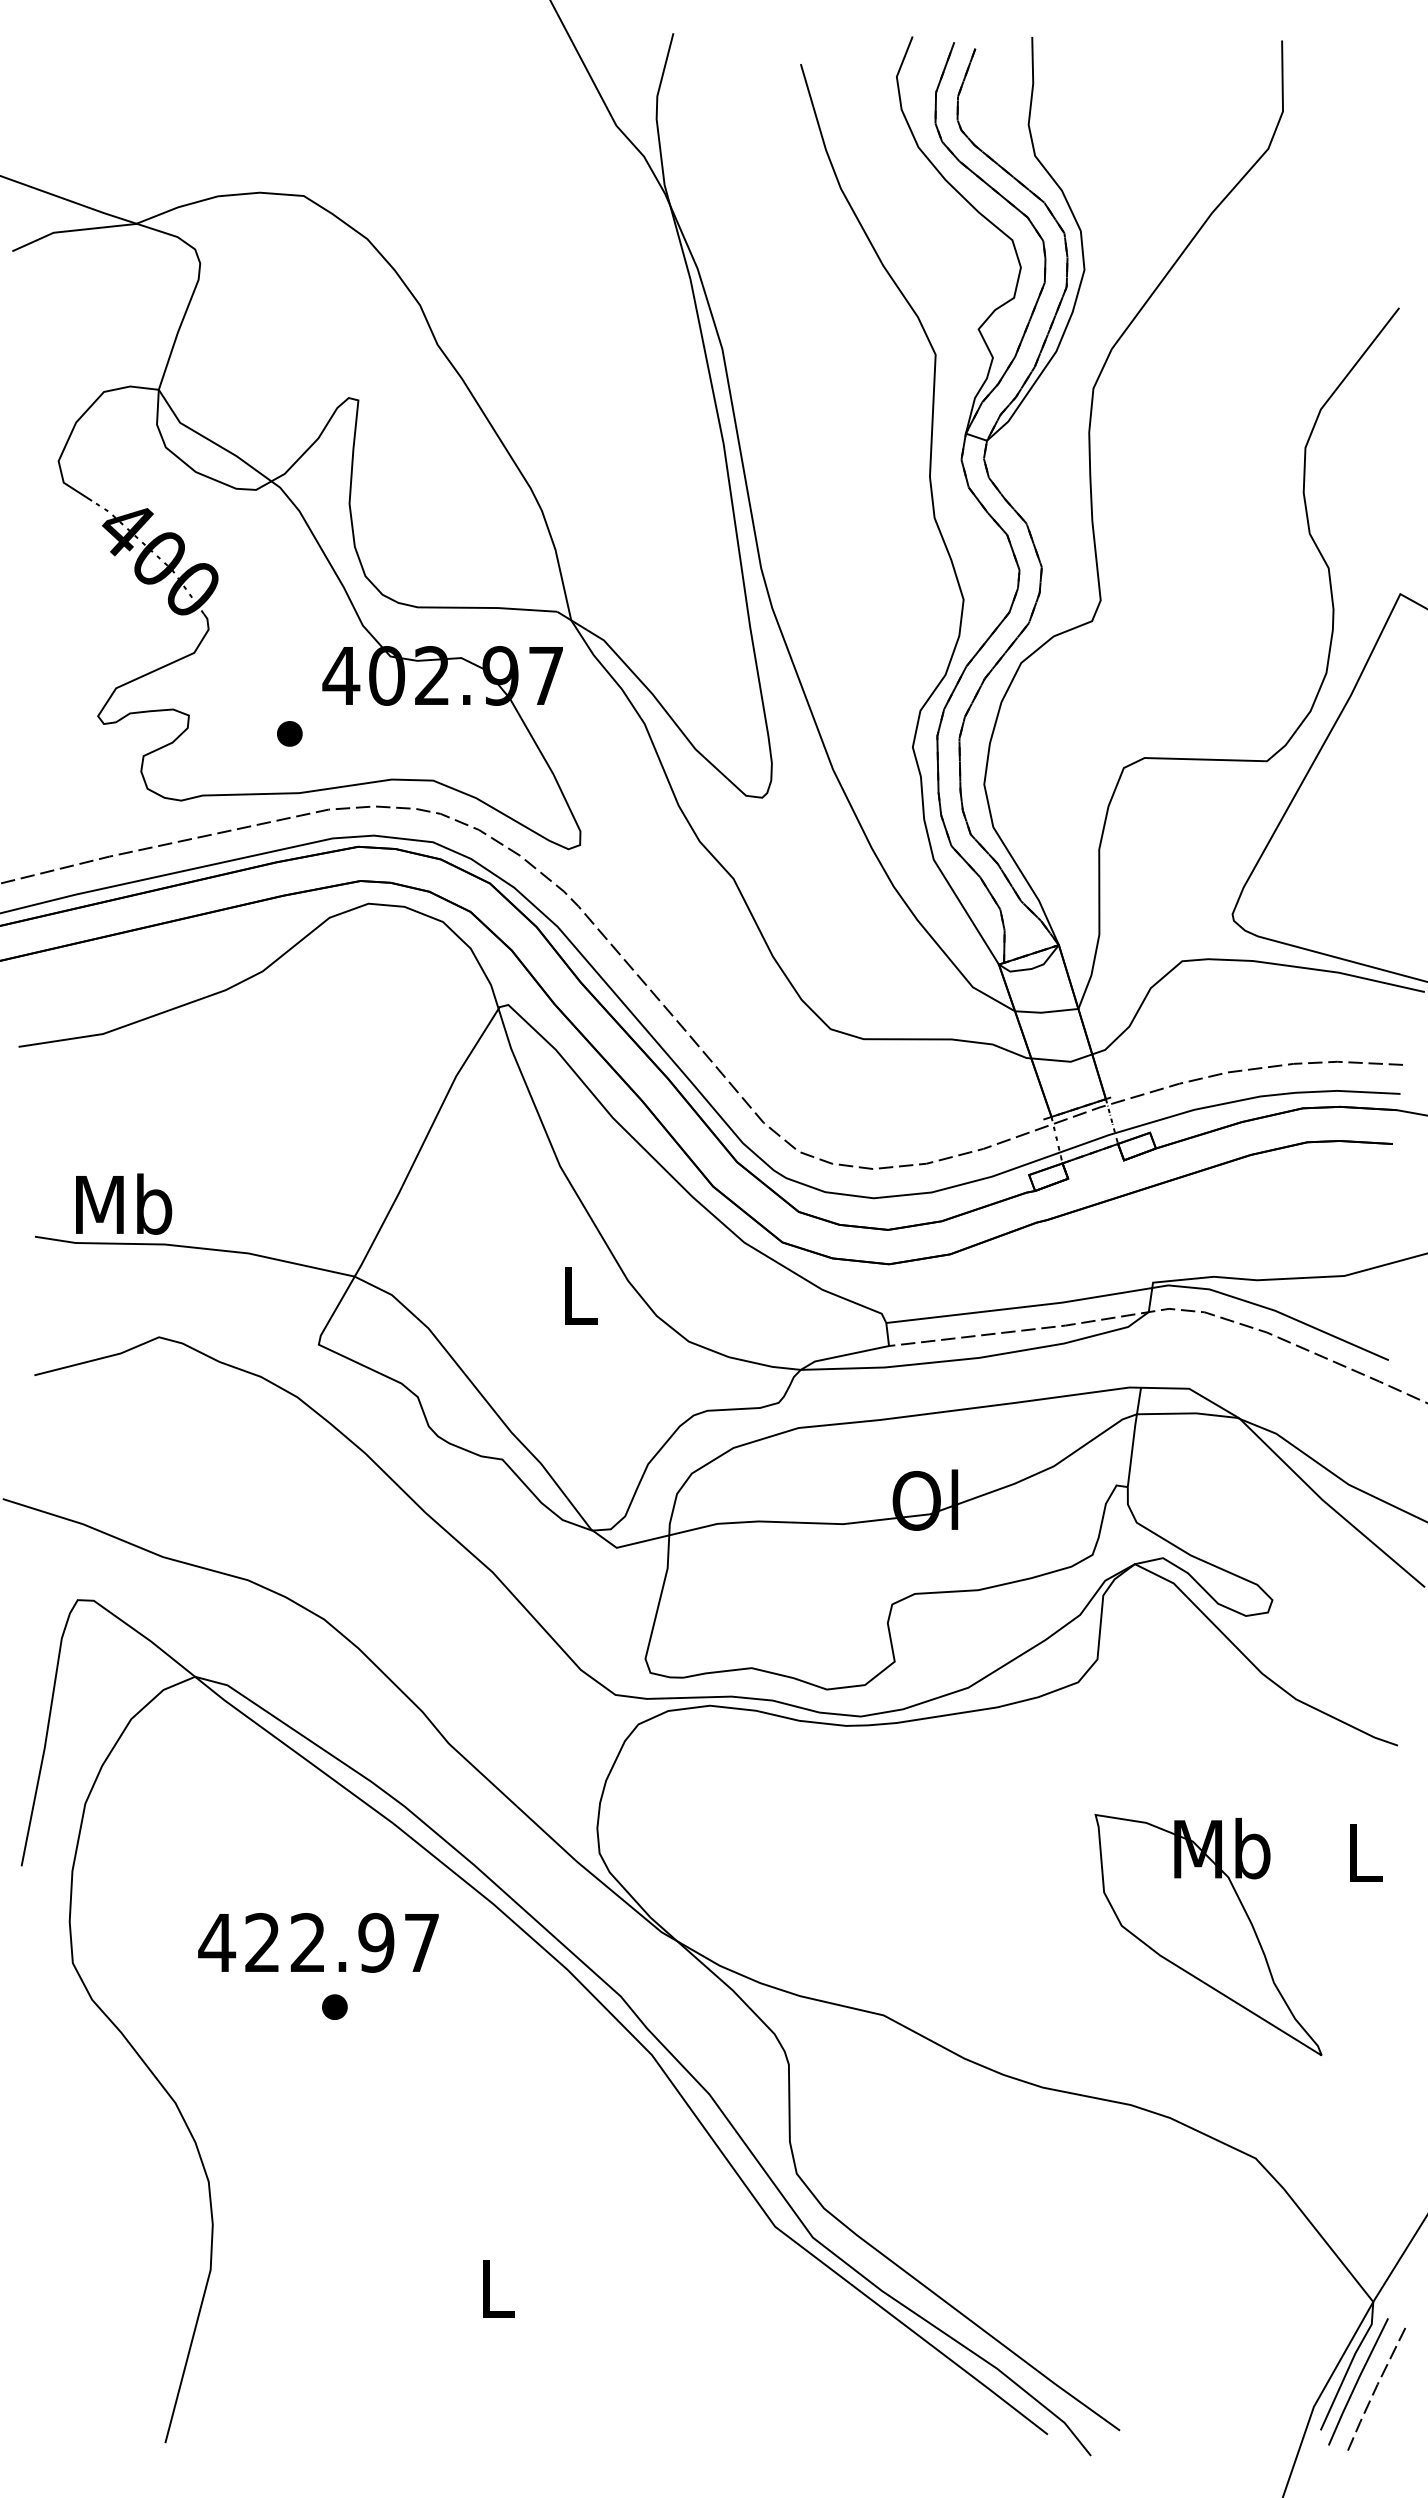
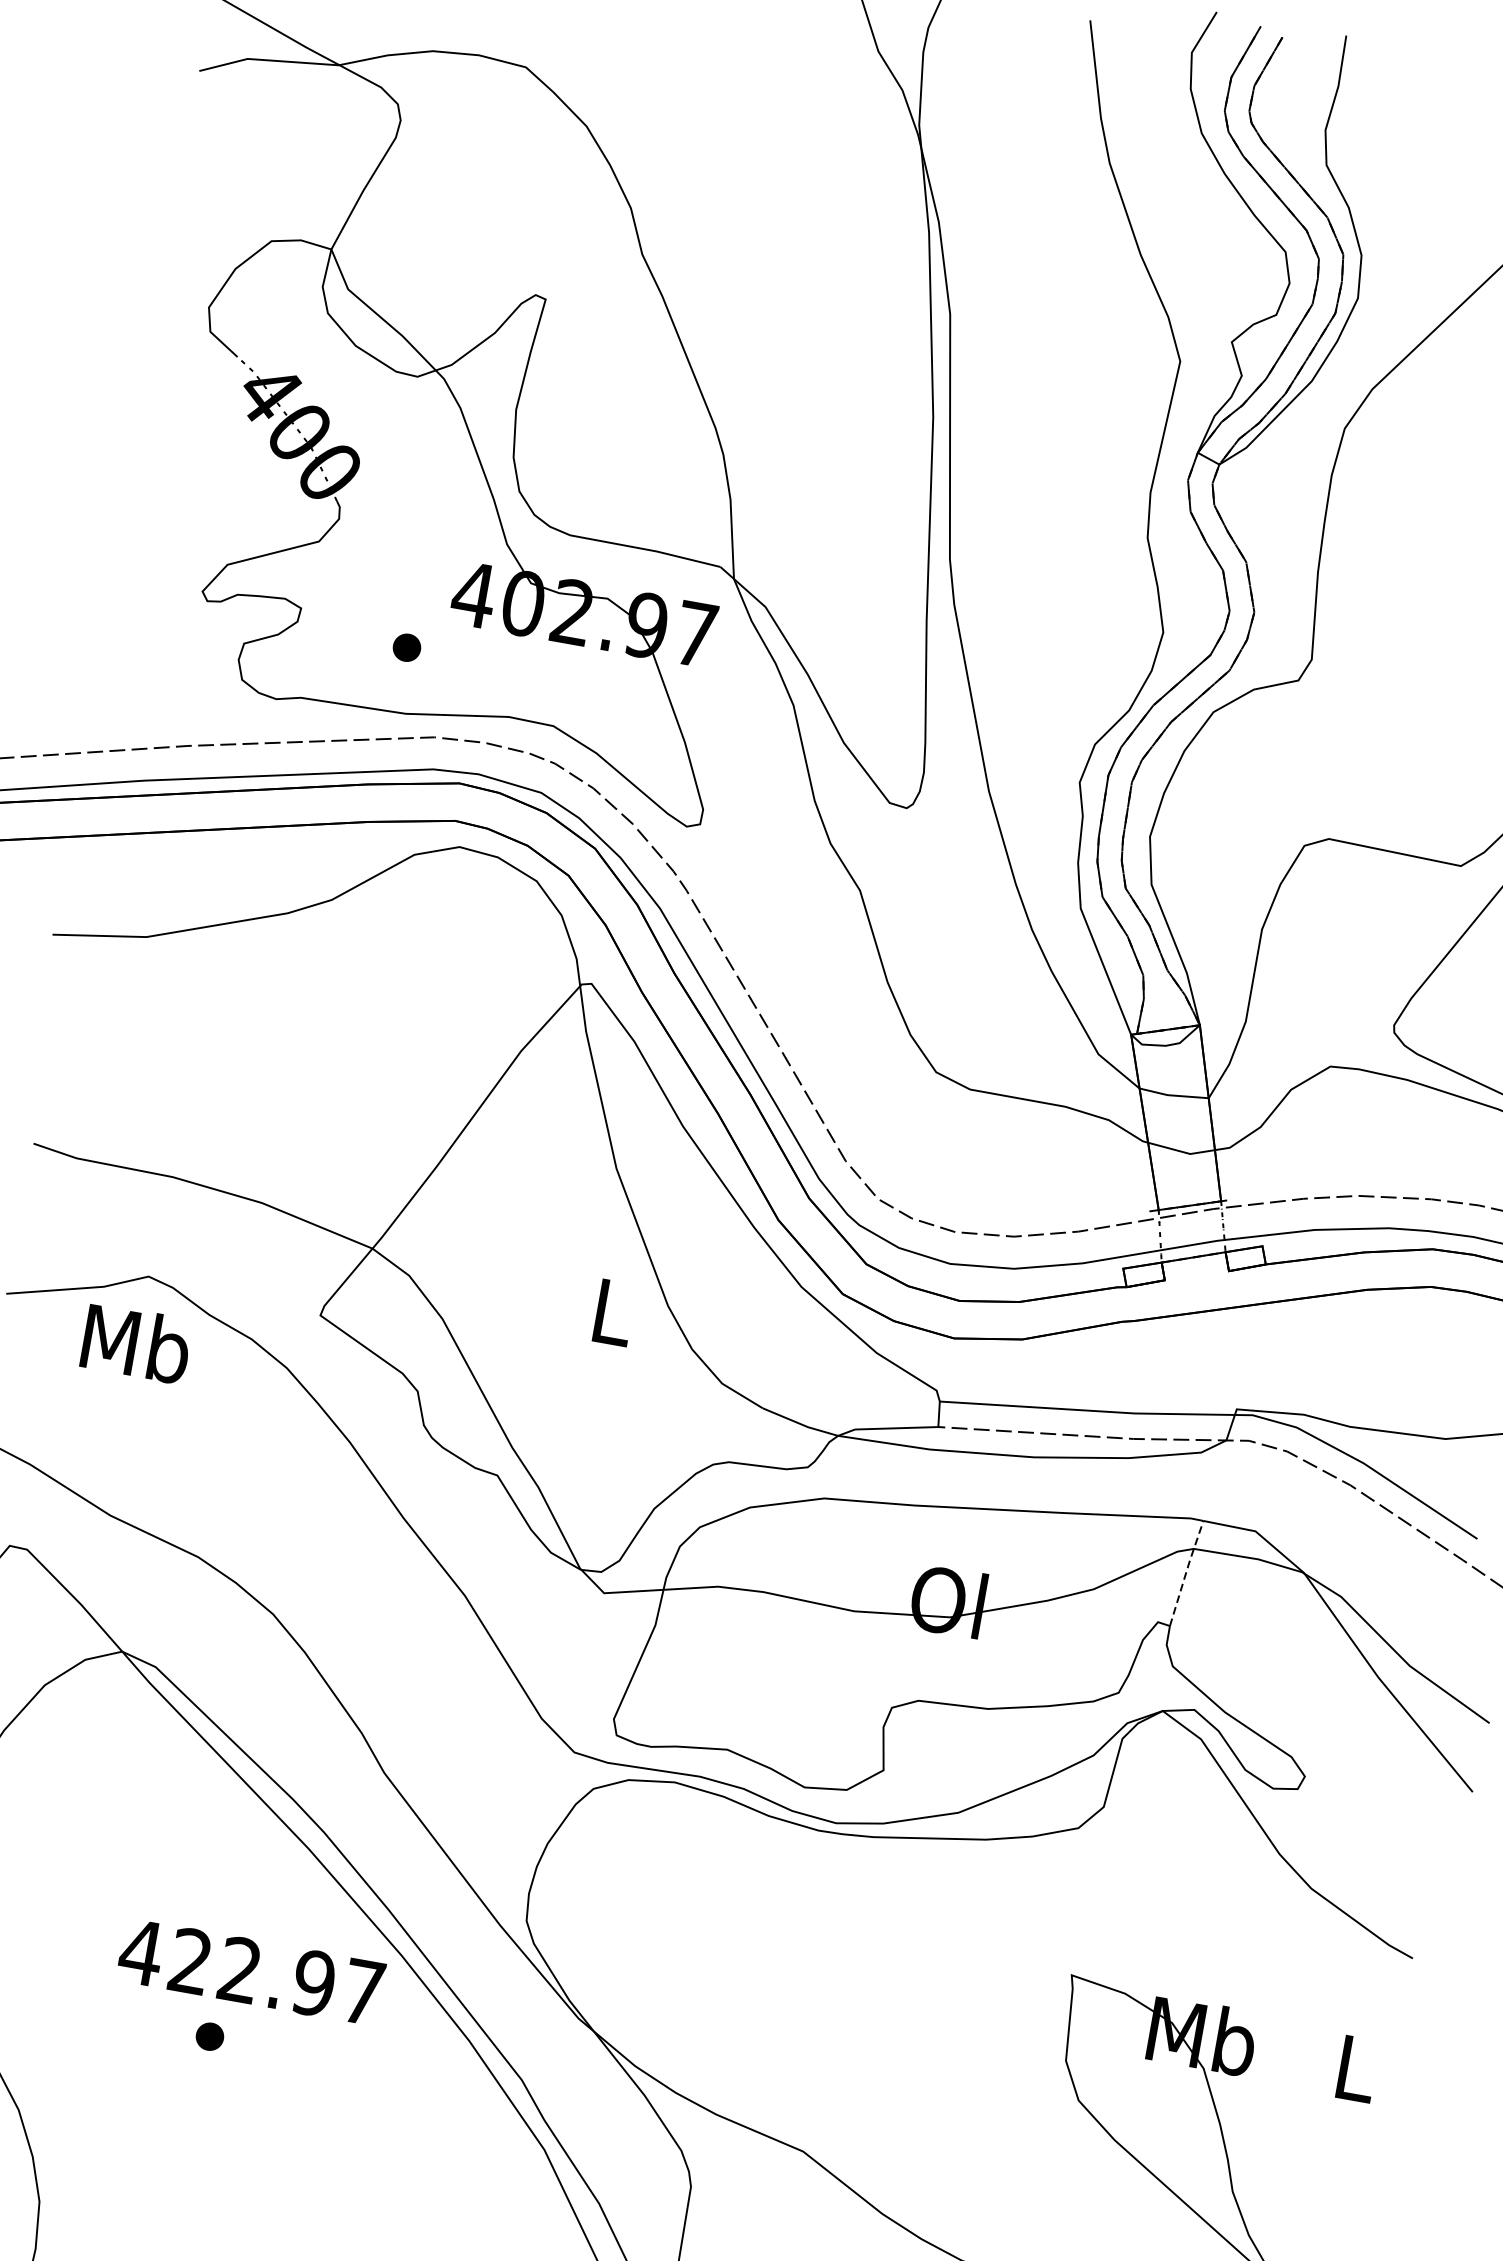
text: (124, 1203) -> (137, 1343), moved
line: (1133, 1437) -> (1185, 1573), solid -> dashed
text: (318, 1942) -> (251, 1971), moved

